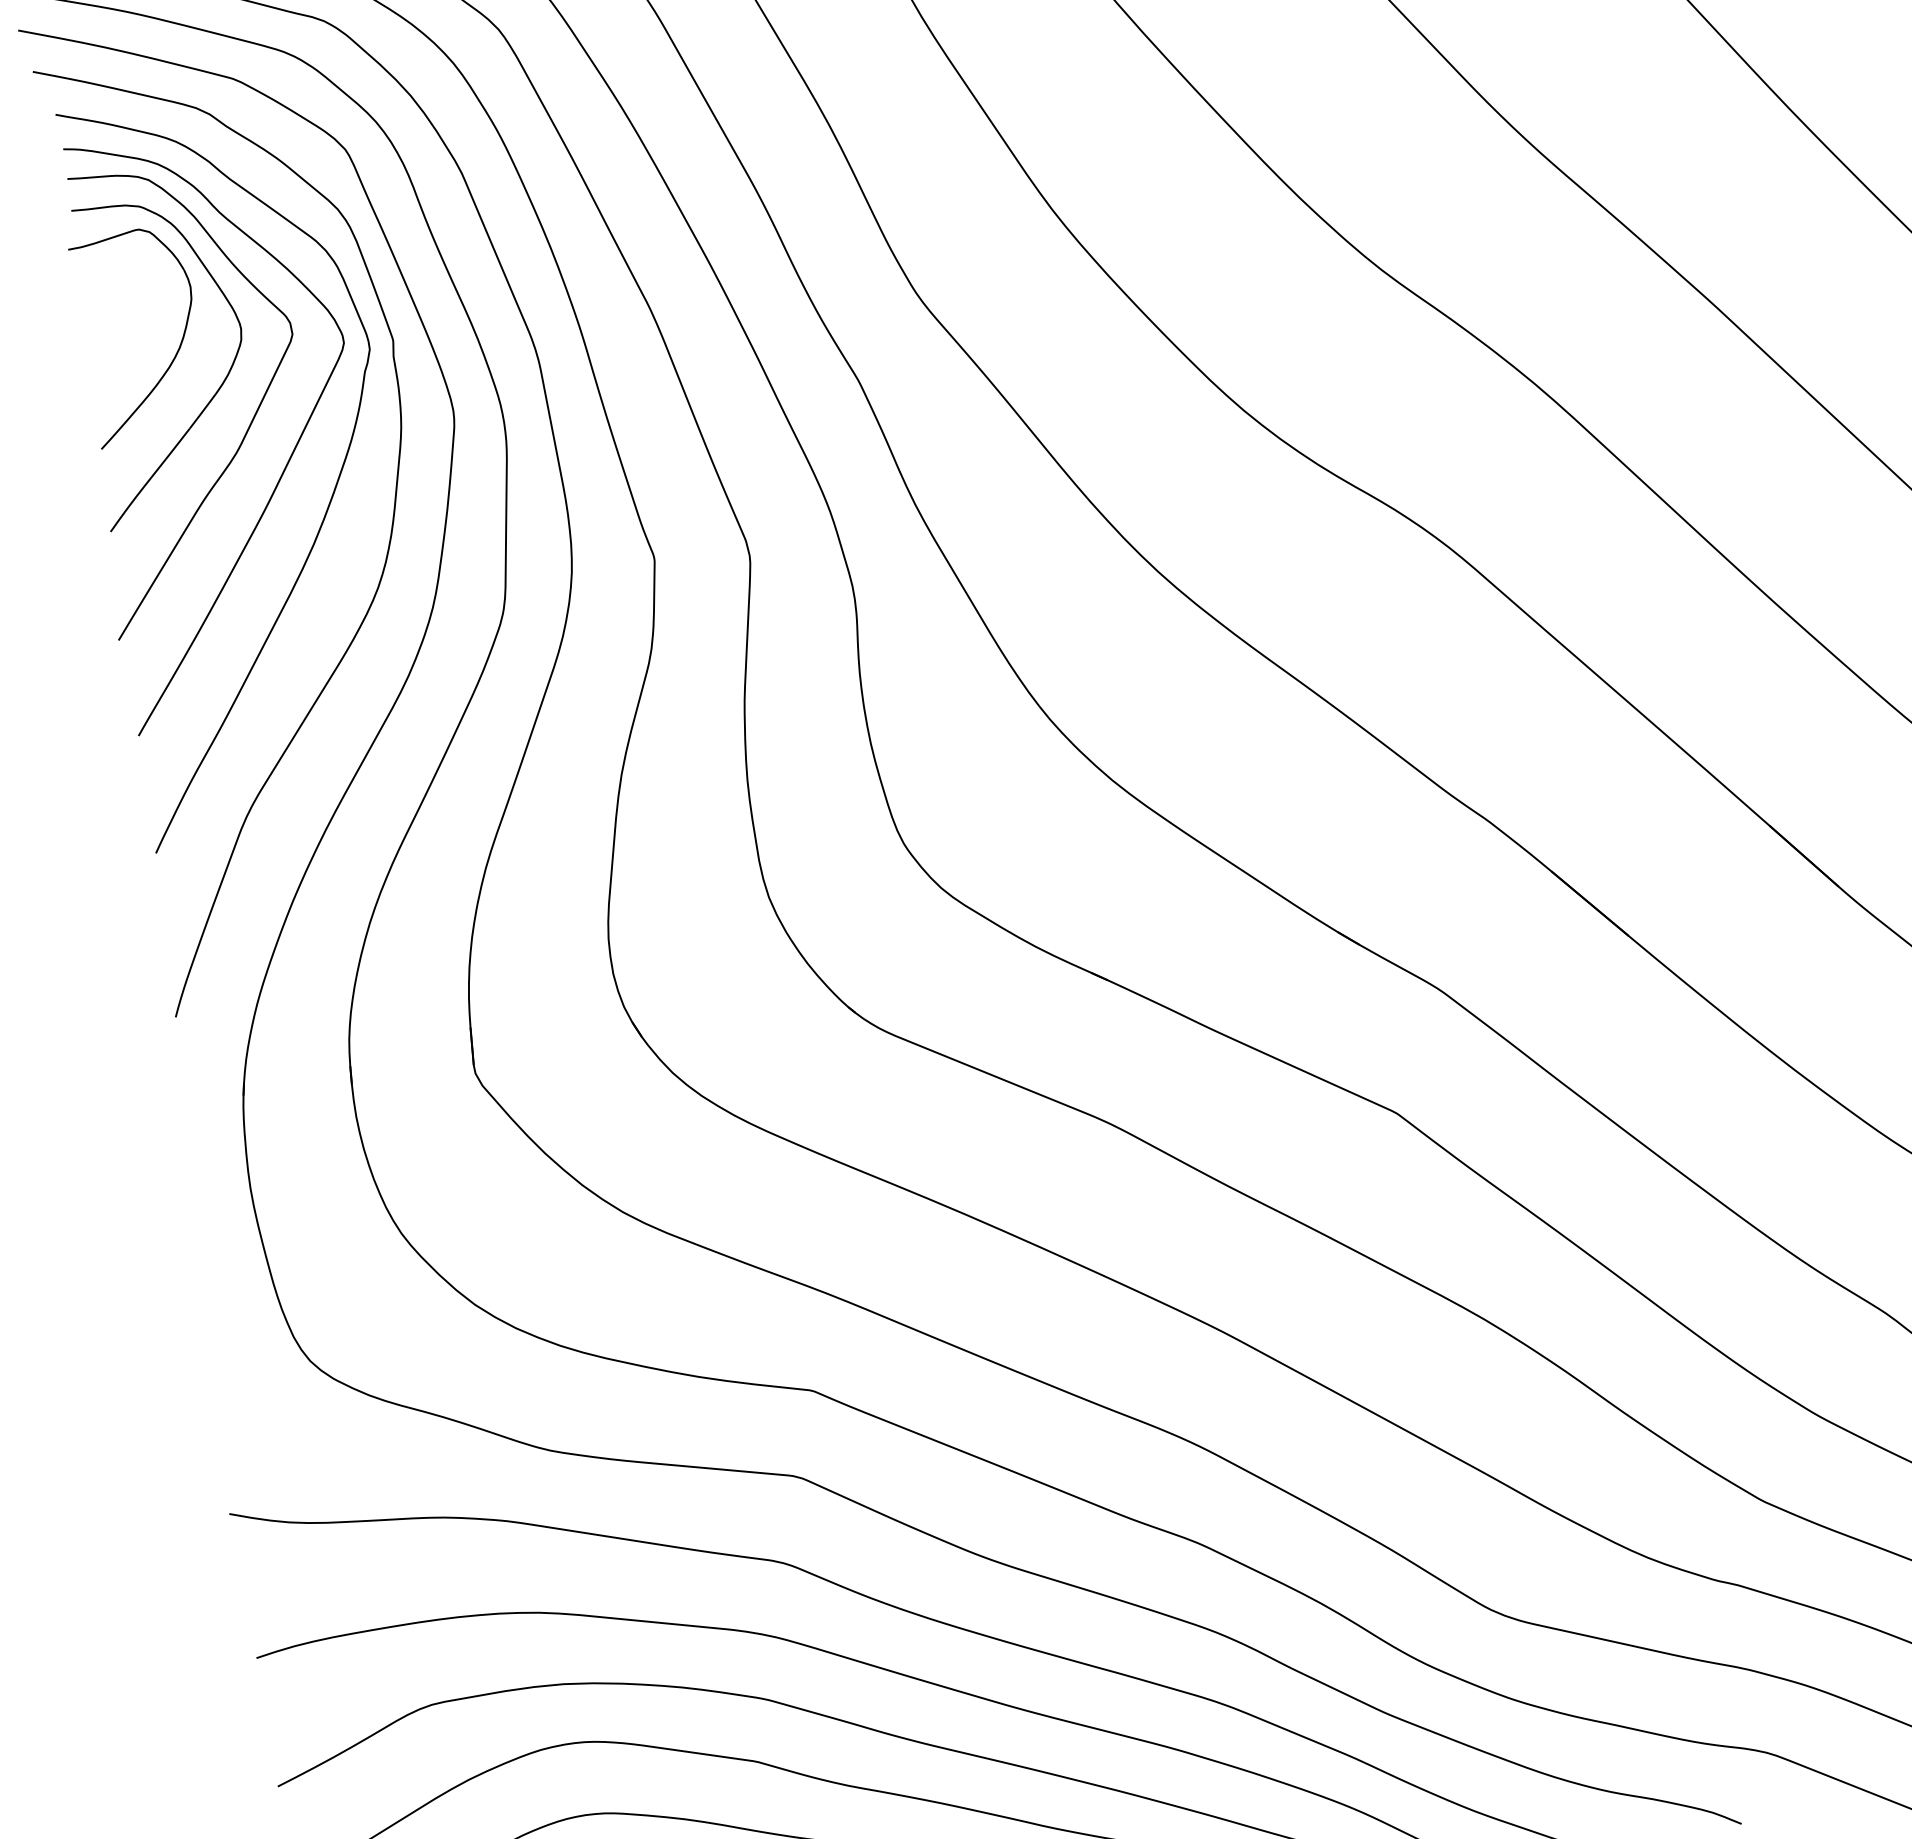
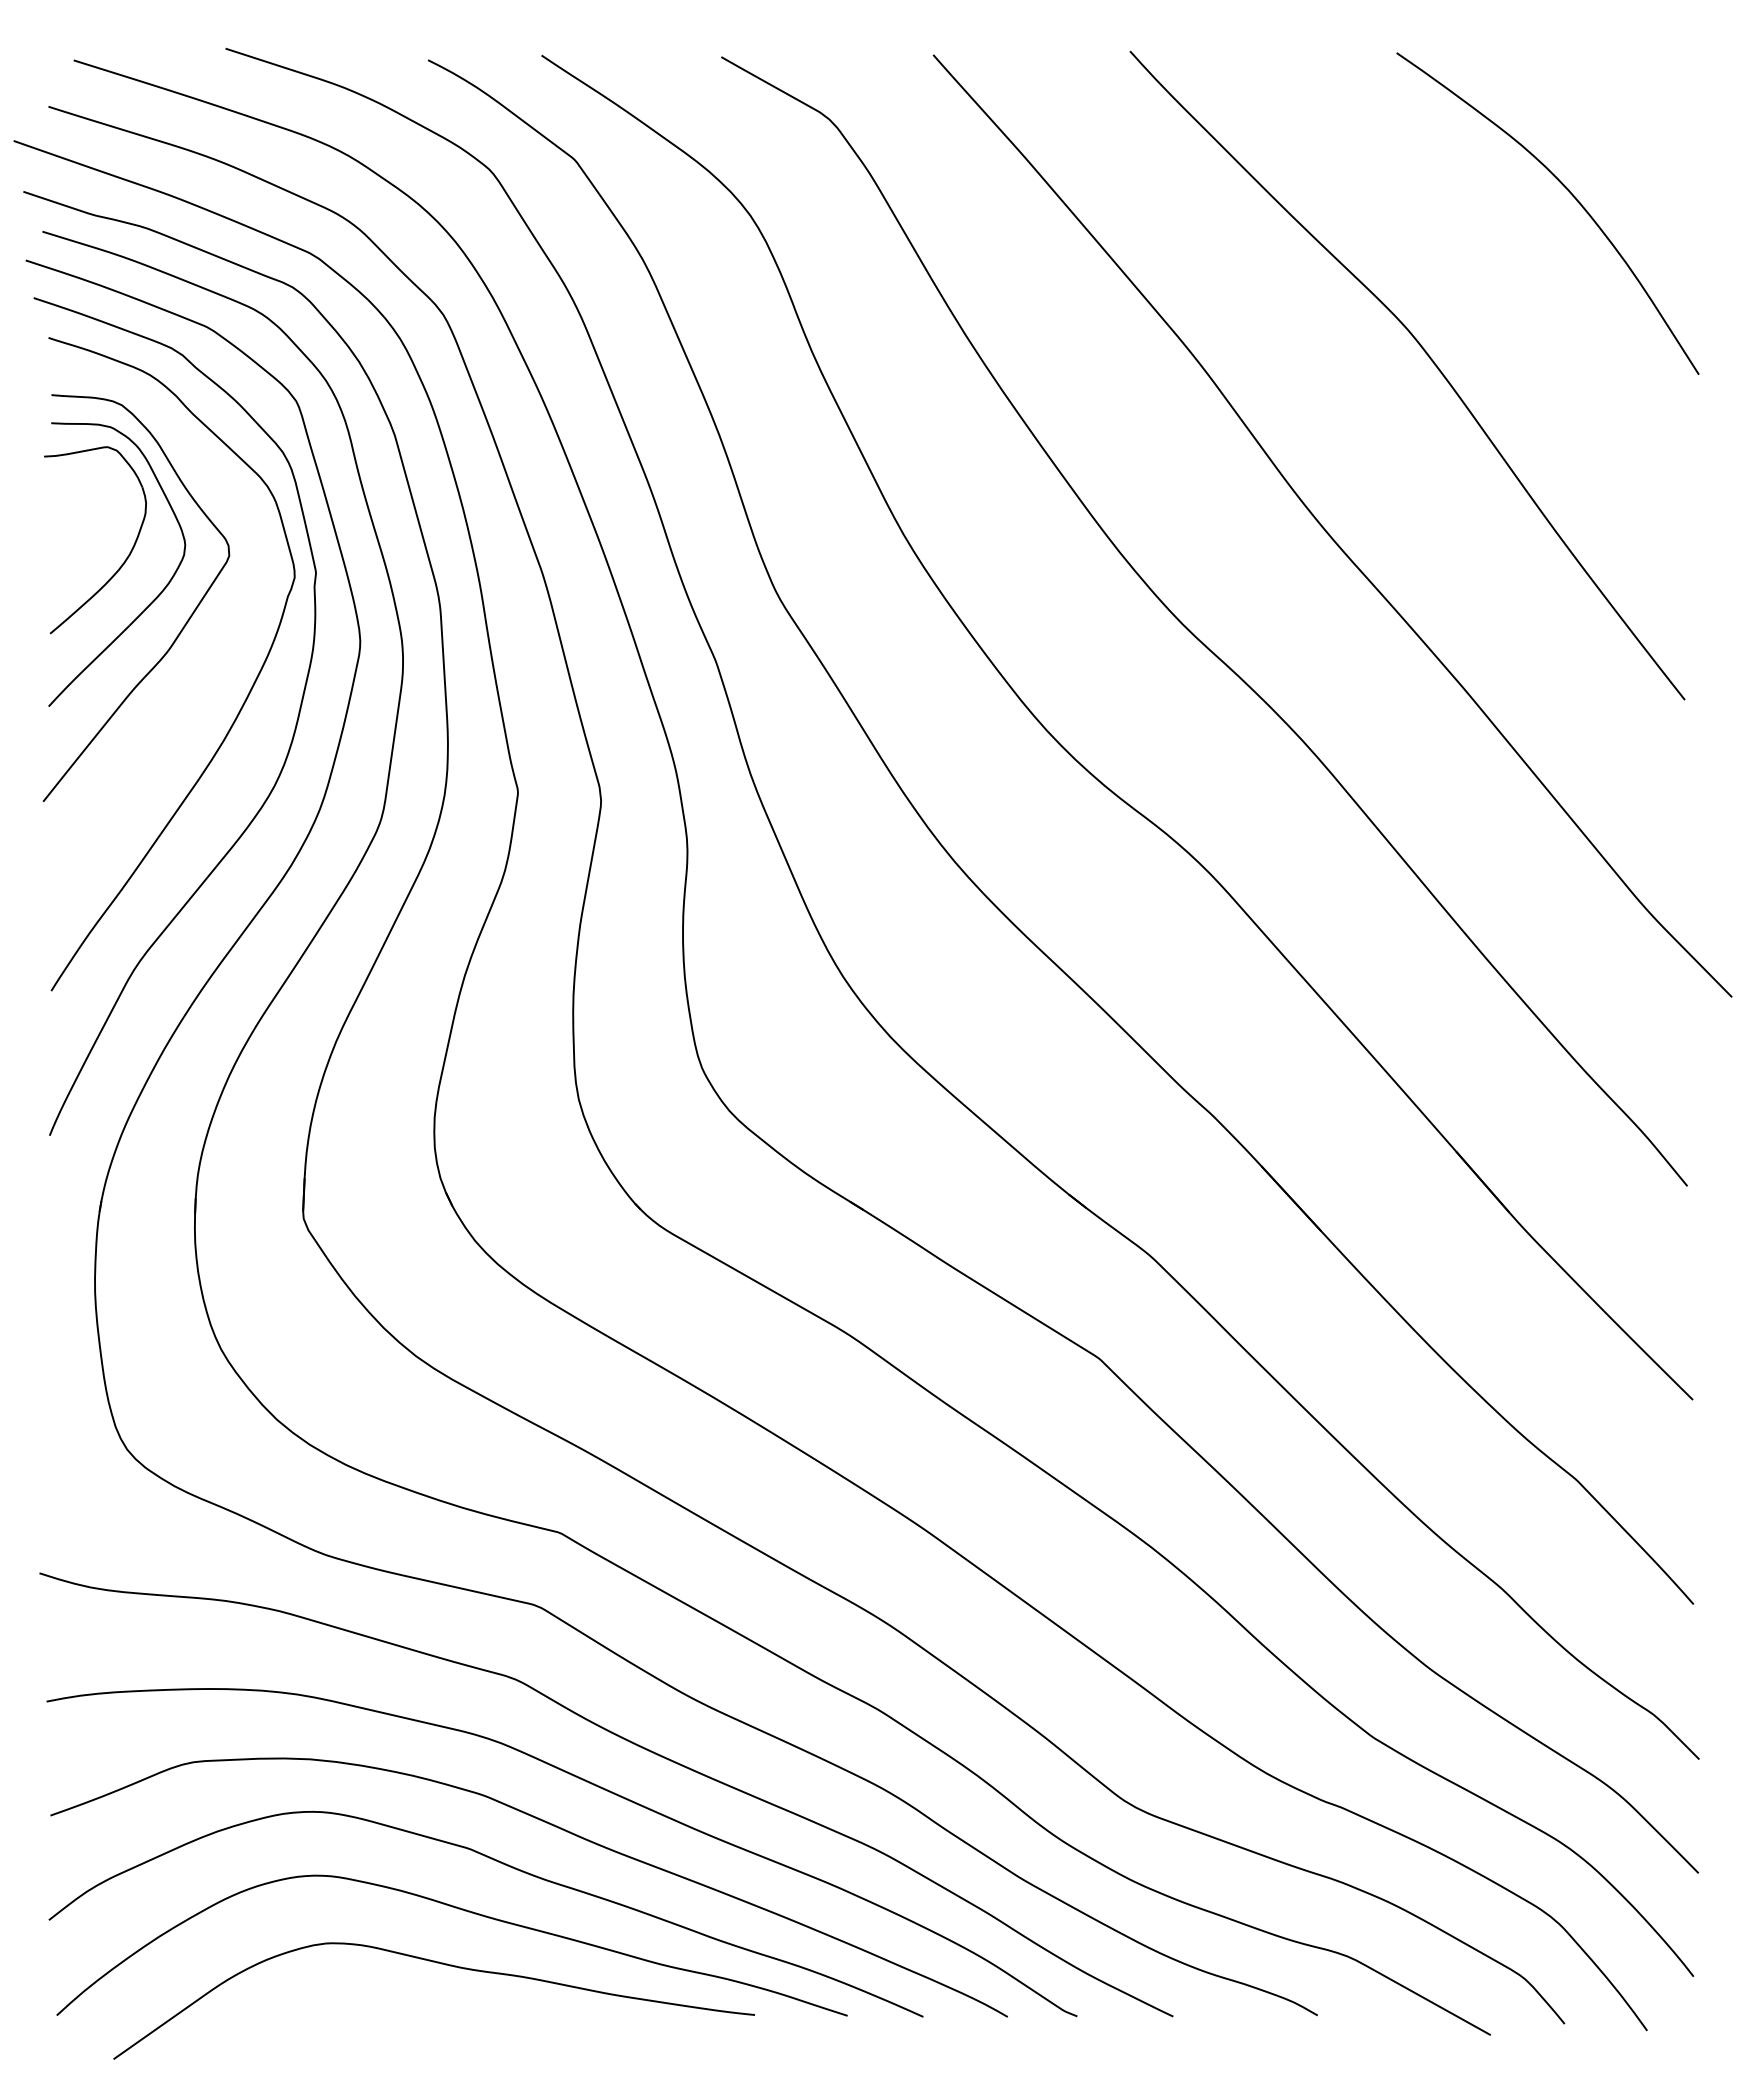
curve: (290, 455) -> (213, 660), removed

